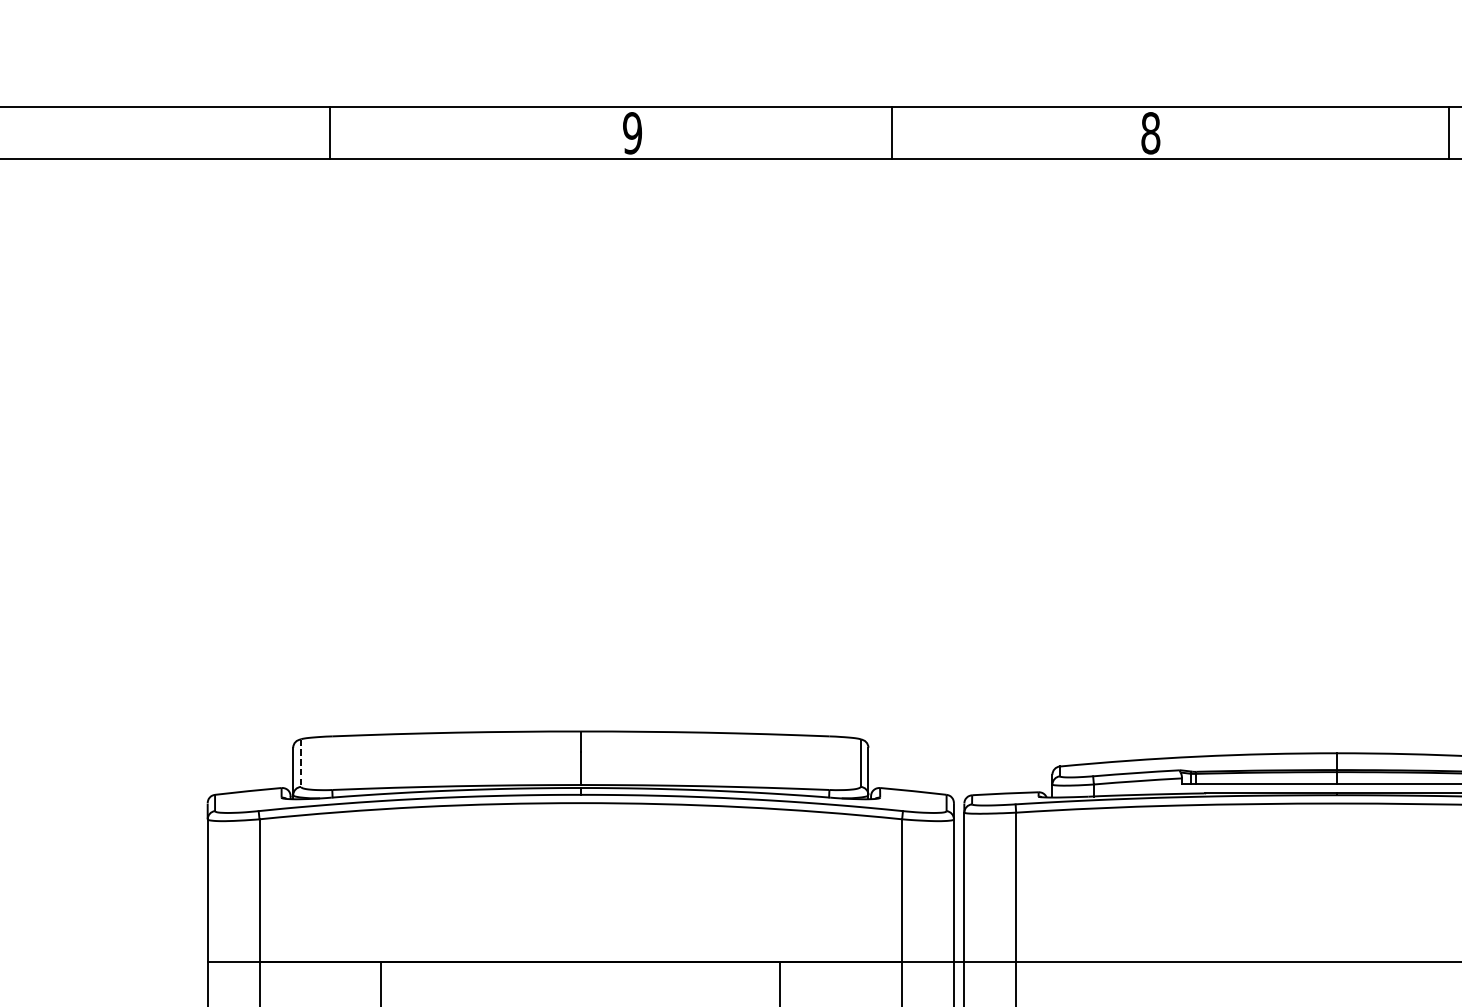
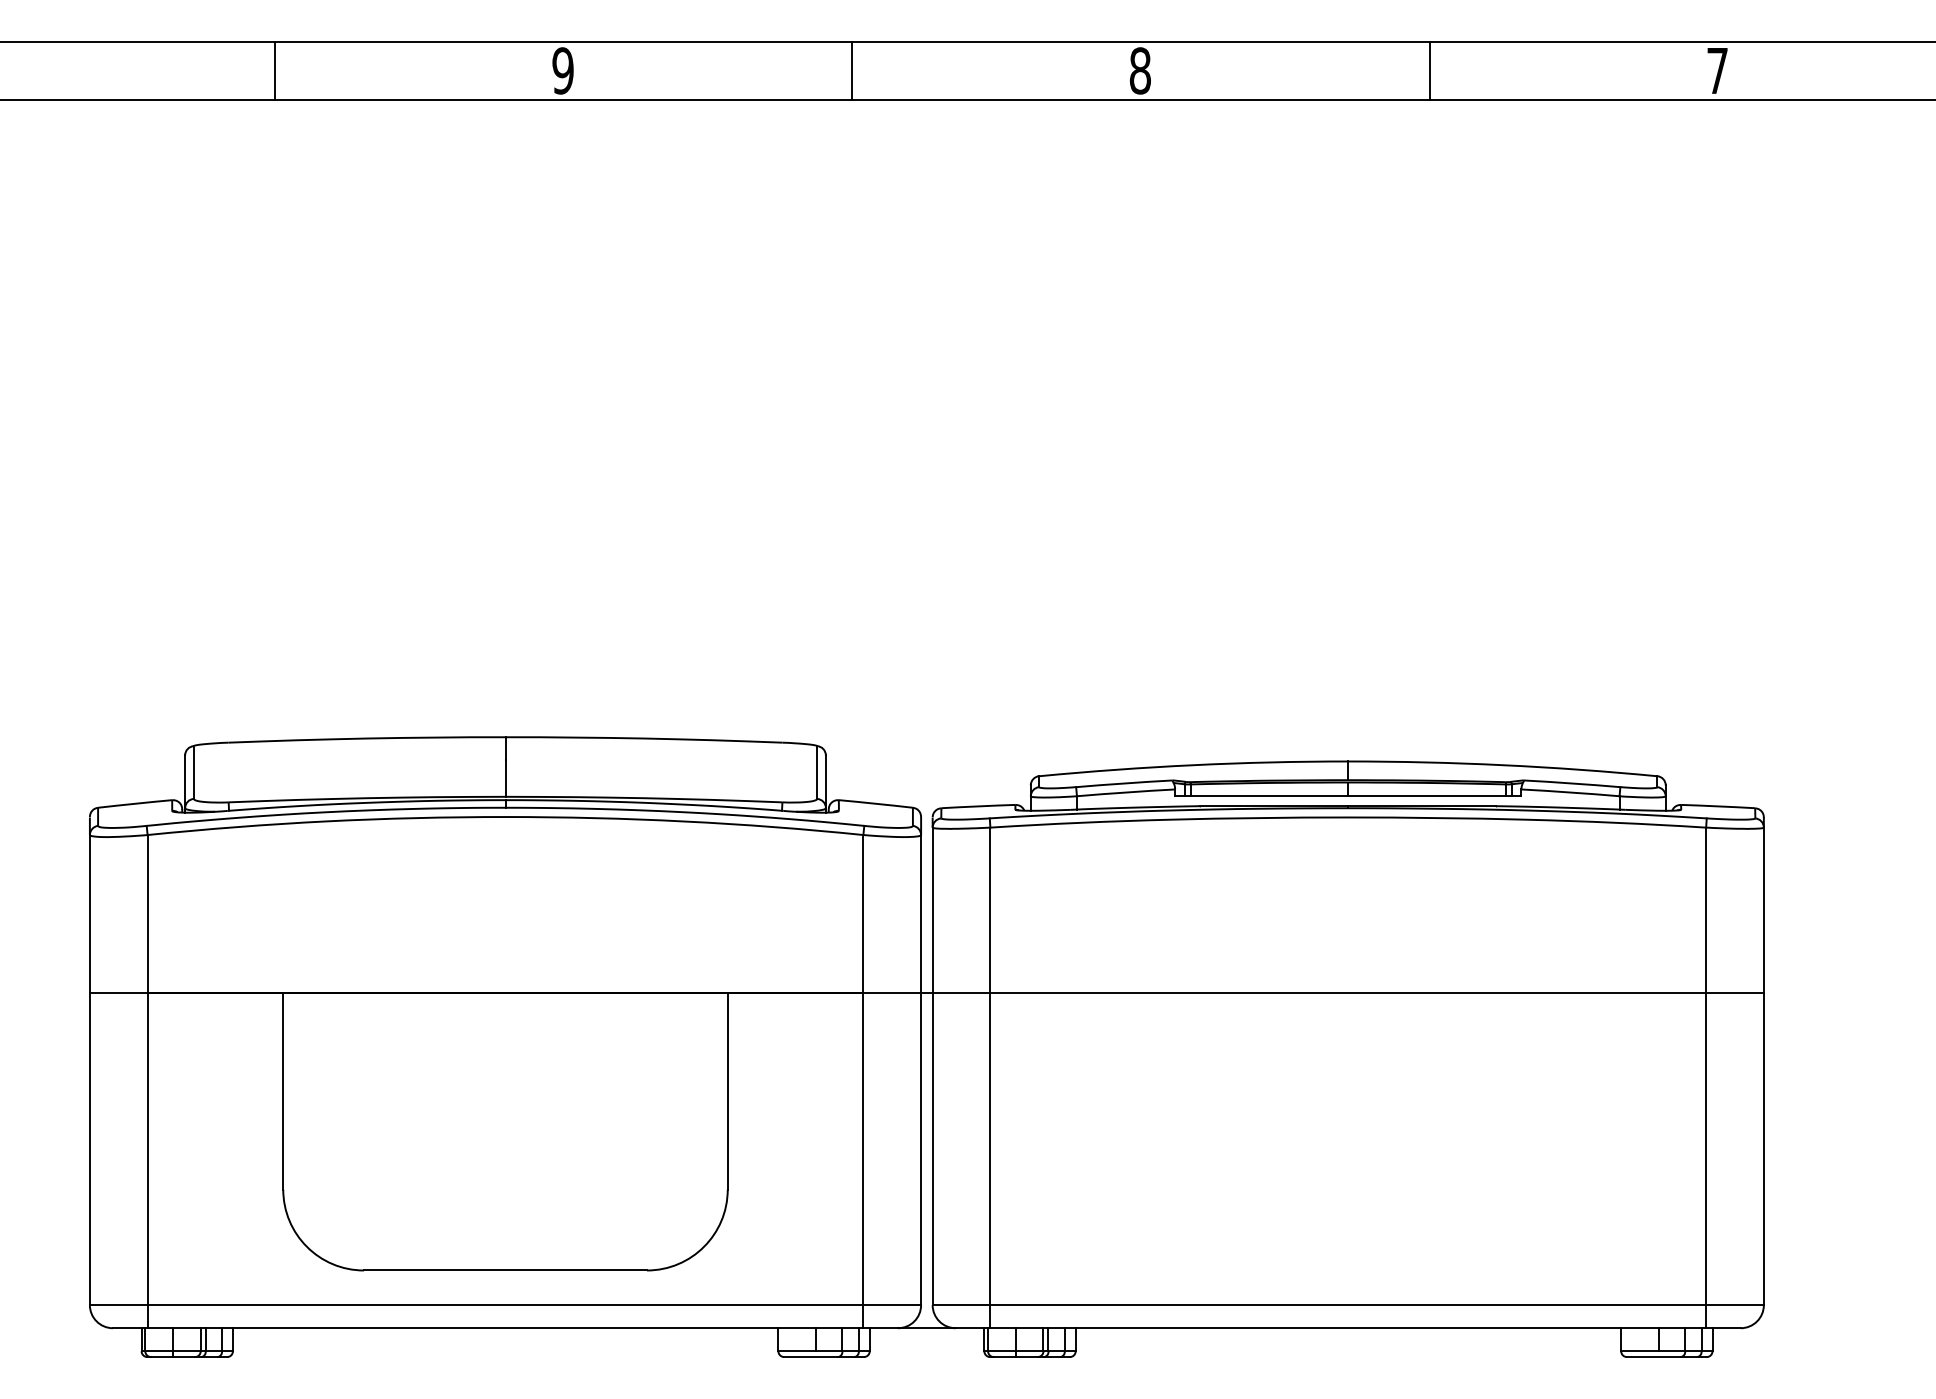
line: (330, 132) -> (275, 70), moved
line: (1448, 132) -> (1429, 70), moved
line: (301, 764) -> (194, 773), dashed -> solid

